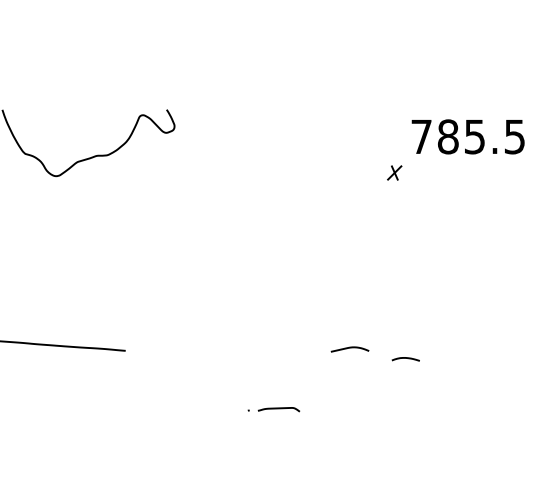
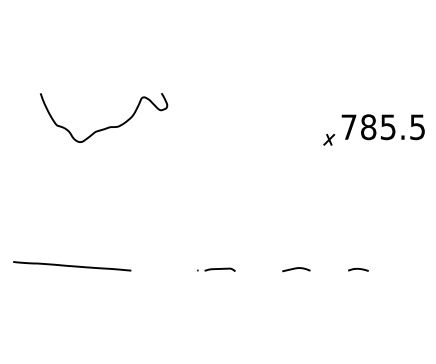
text: (467, 137) -> (382, 127), moved
curve: (405, 358) -> (358, 269), moved
part: (274, 409) -> (216, 269), moved

